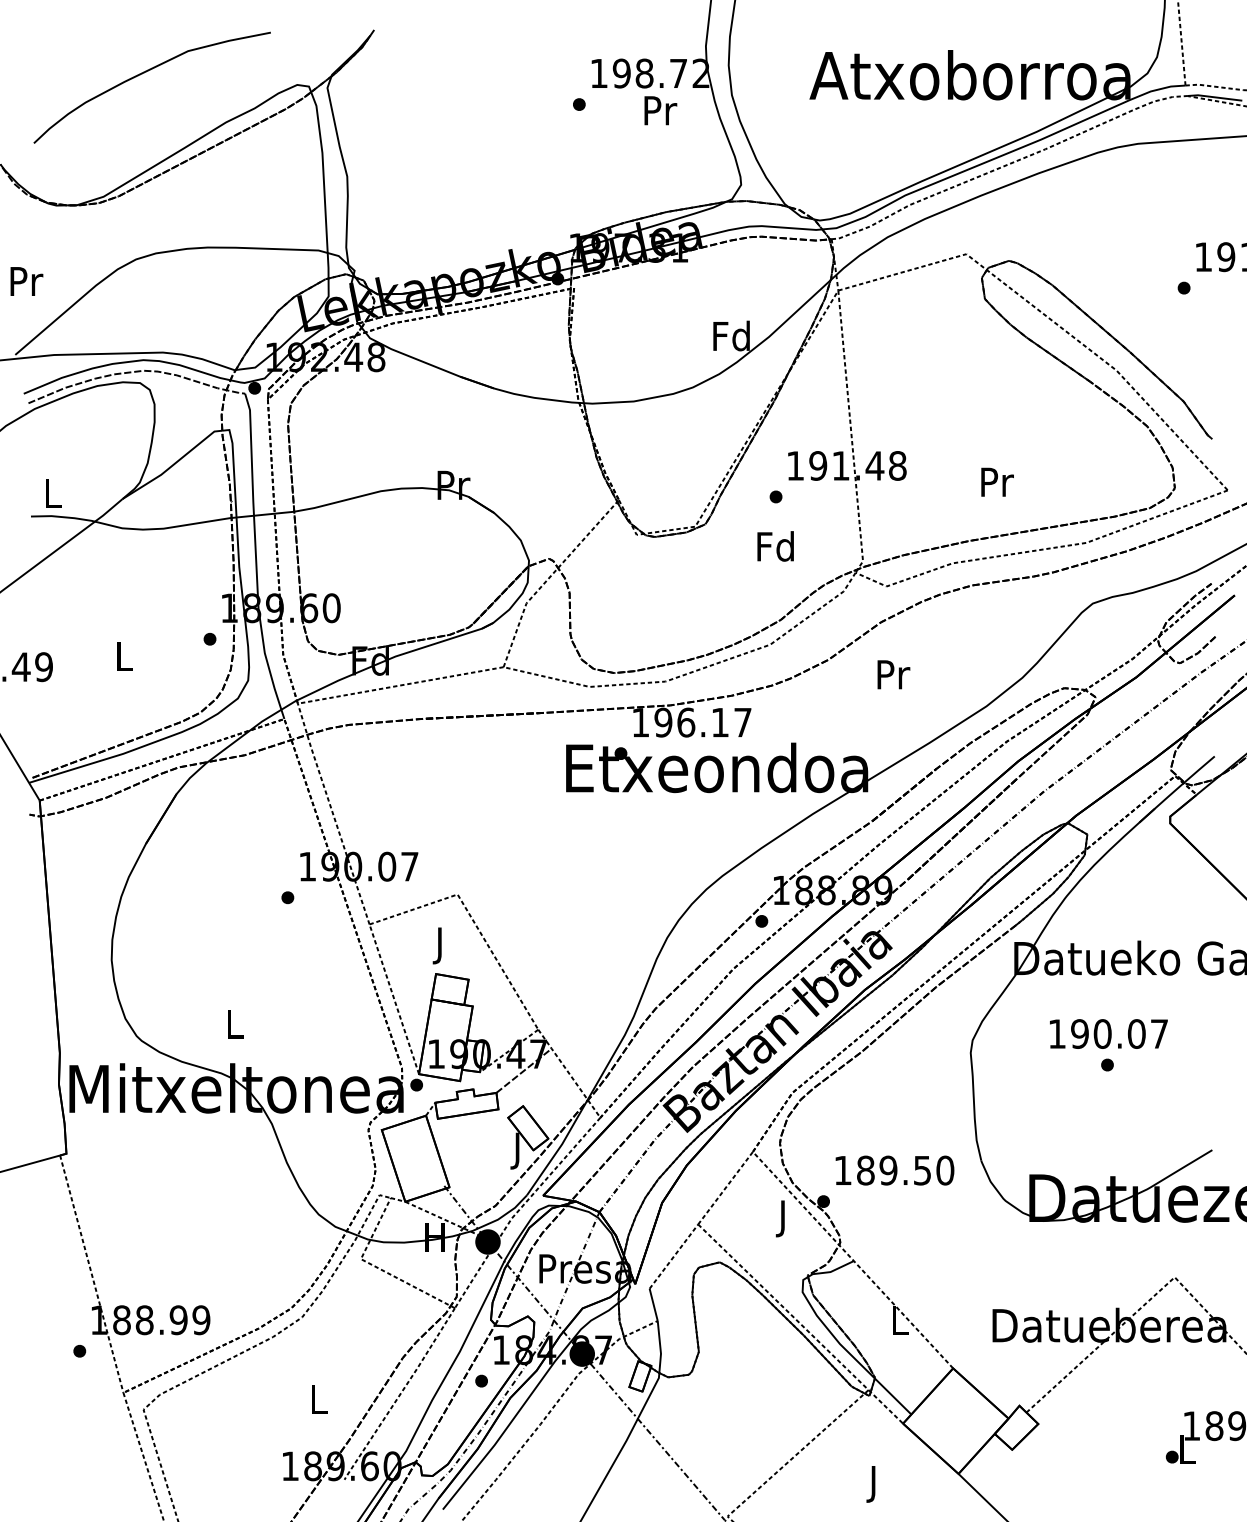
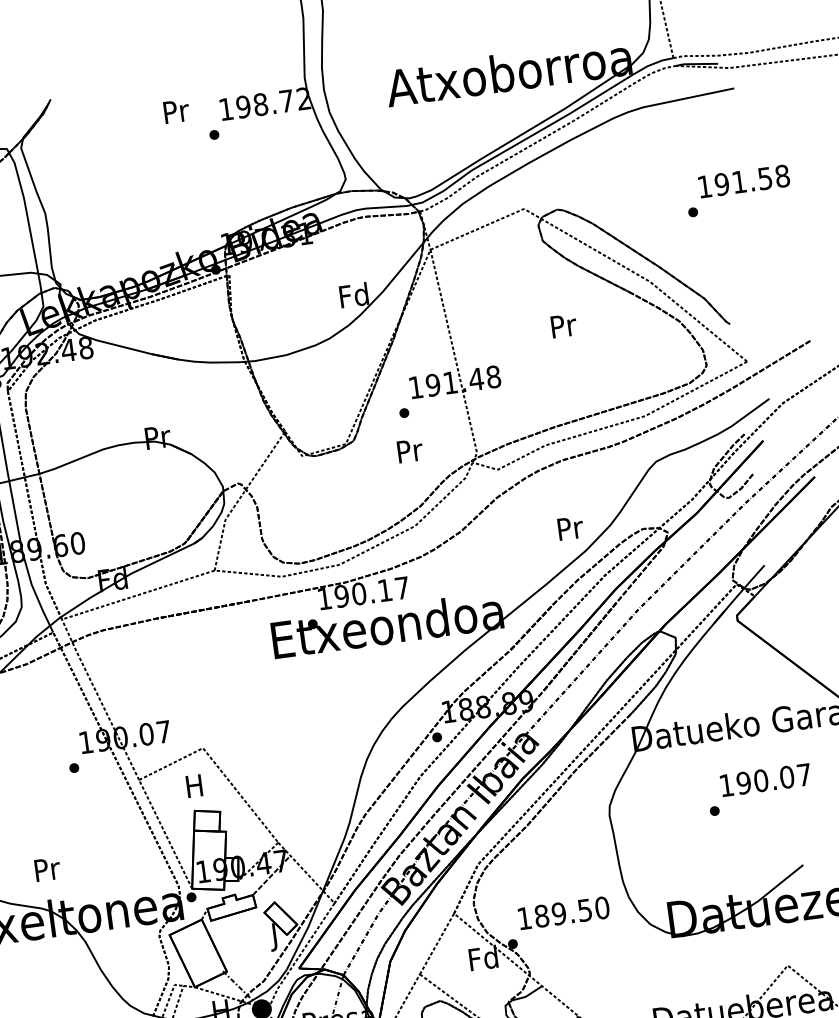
text: (660, 110) -> (176, 111), moved
text: (997, 481) -> (563, 325), moved
text: (775, 546) -> (409, 450), Fd -> Pr
text: (893, 674) -> (570, 528), moved
text: (686, 722) -> (359, 593), 196.17 -> 190.17
text: (439, 945) -> (194, 788), J -> H
text: (235, 1023) -> (47, 869), L -> Pr
text: (1108, 1033) -> (765, 779), moved
text: (782, 1218) -> (483, 961), J -> Fd

